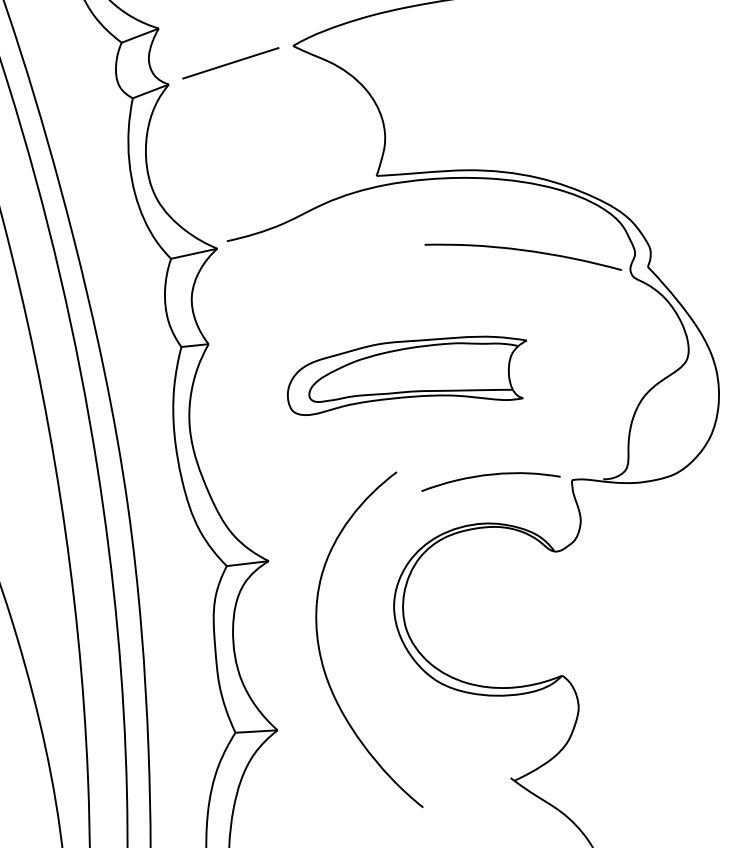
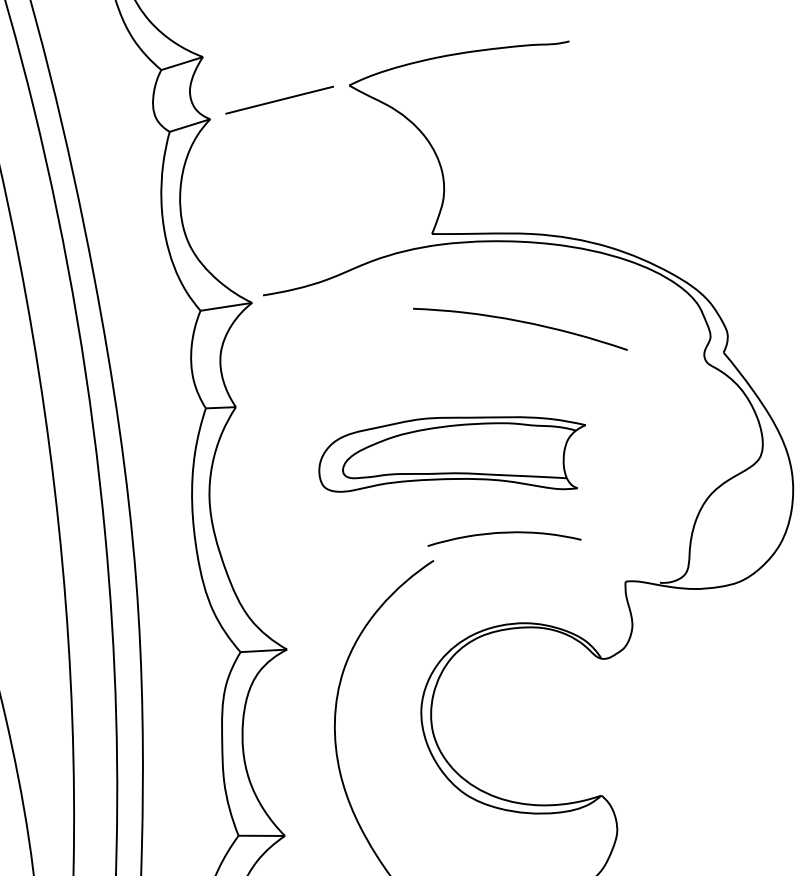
curve: (522, 251) -> (520, 322), moved
curve: (490, 475) -> (504, 533), moved

